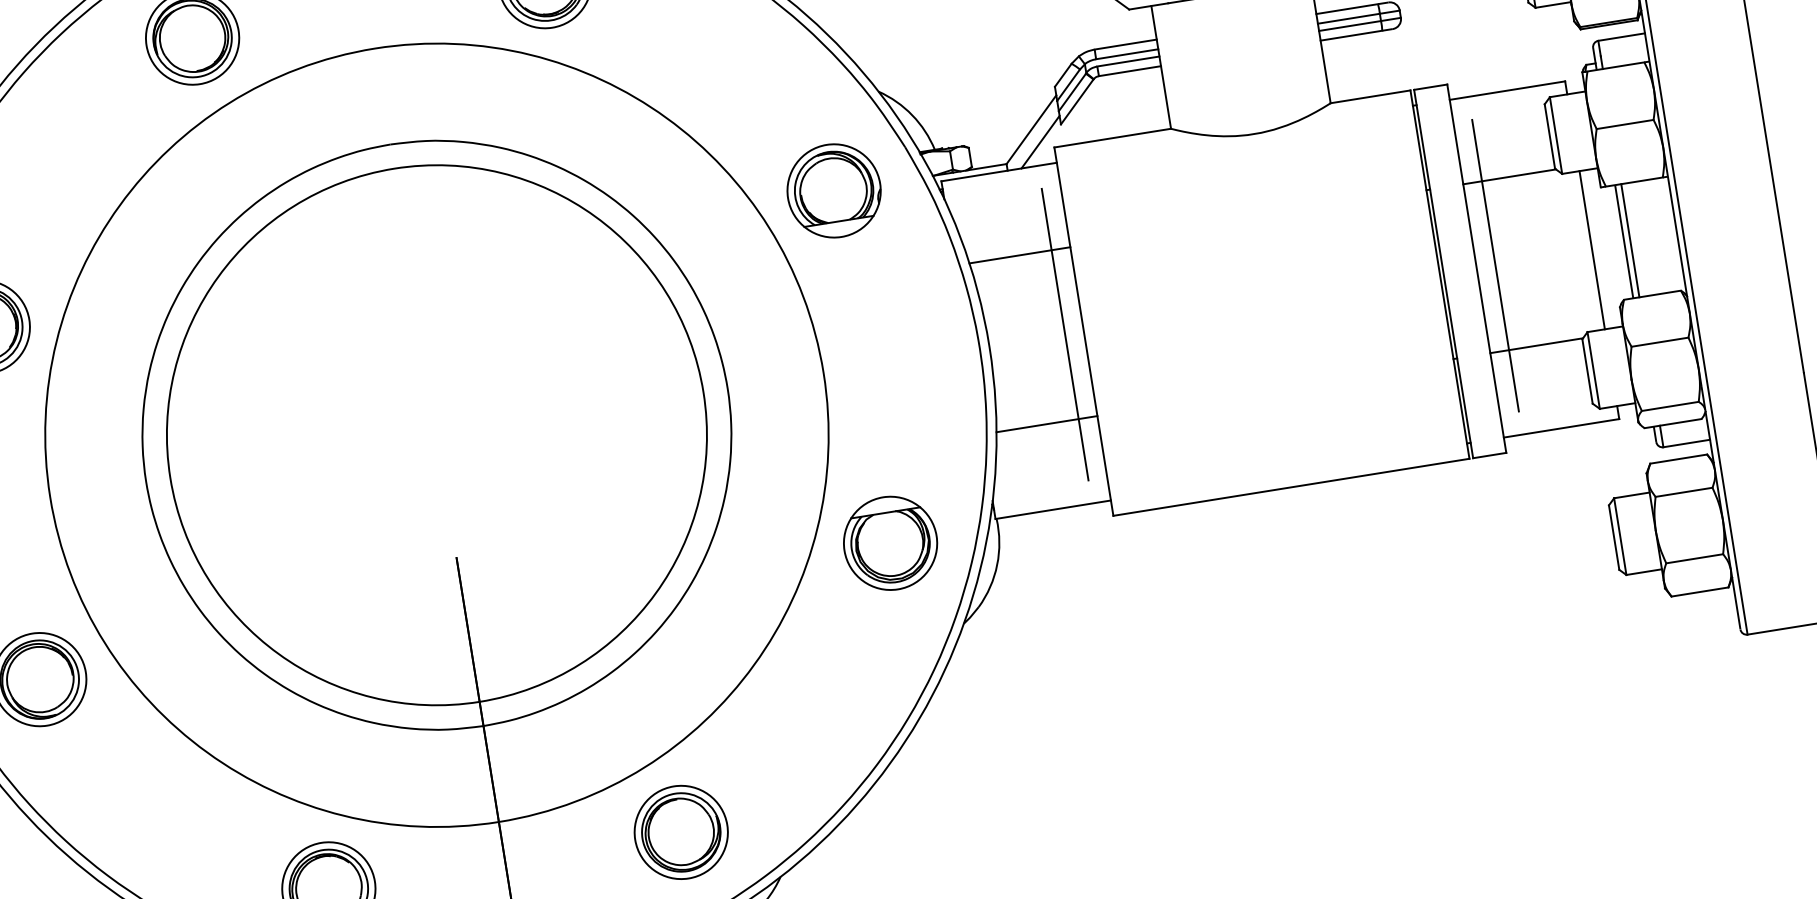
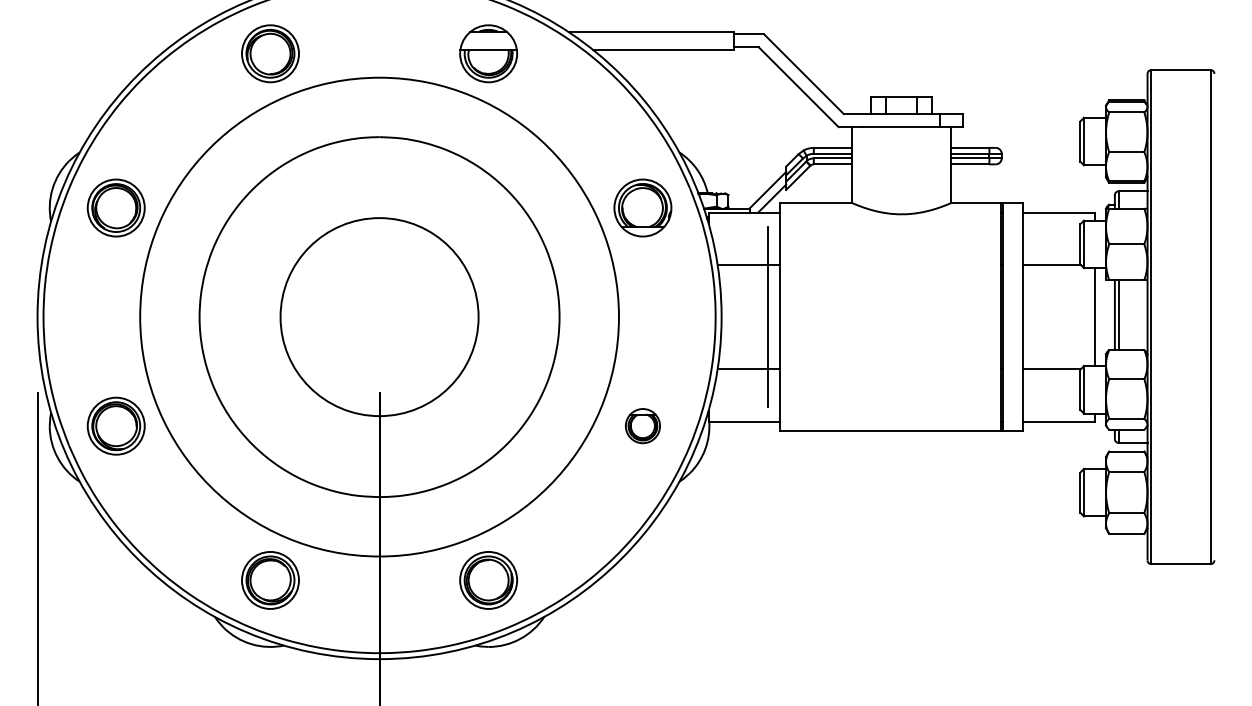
line: (1494, 264) -> (1034, 316), removed
circle: (436, 435) -> (379, 317), size x0.6
part: (889, 542) -> (642, 425), size x0.6

